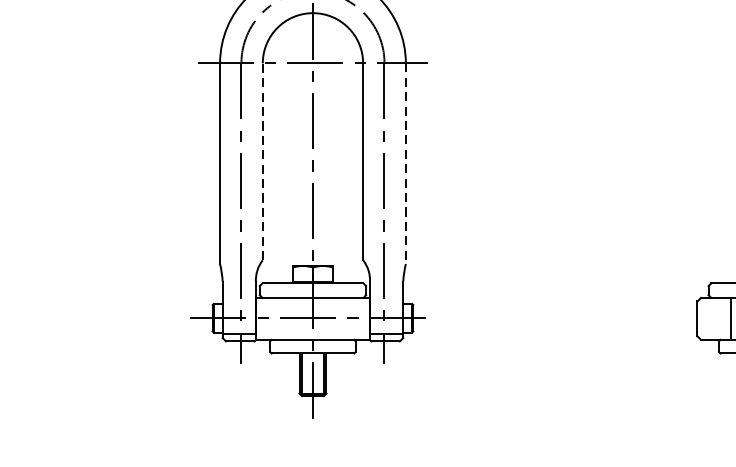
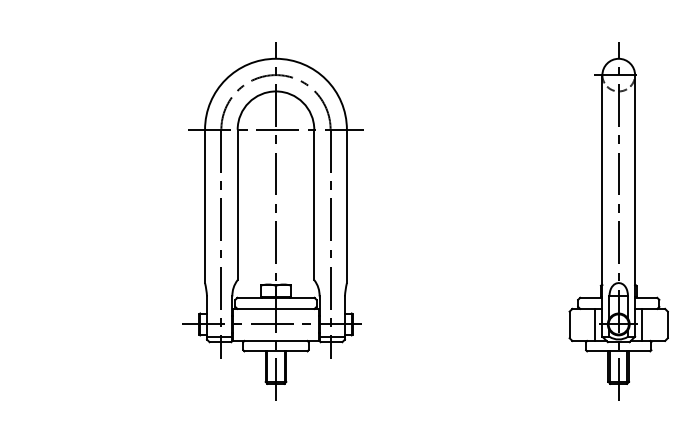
line: (262, 161) -> (237, 204), dashed -> solid
line: (405, 163) -> (346, 206), dashed -> solid

